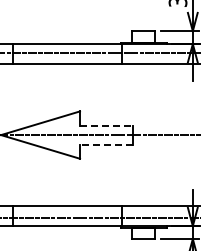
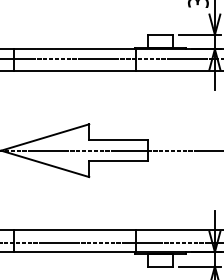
line: (106, 125) -> (118, 140), dashed -> solid
line: (105, 144) -> (117, 161), dashed -> solid

